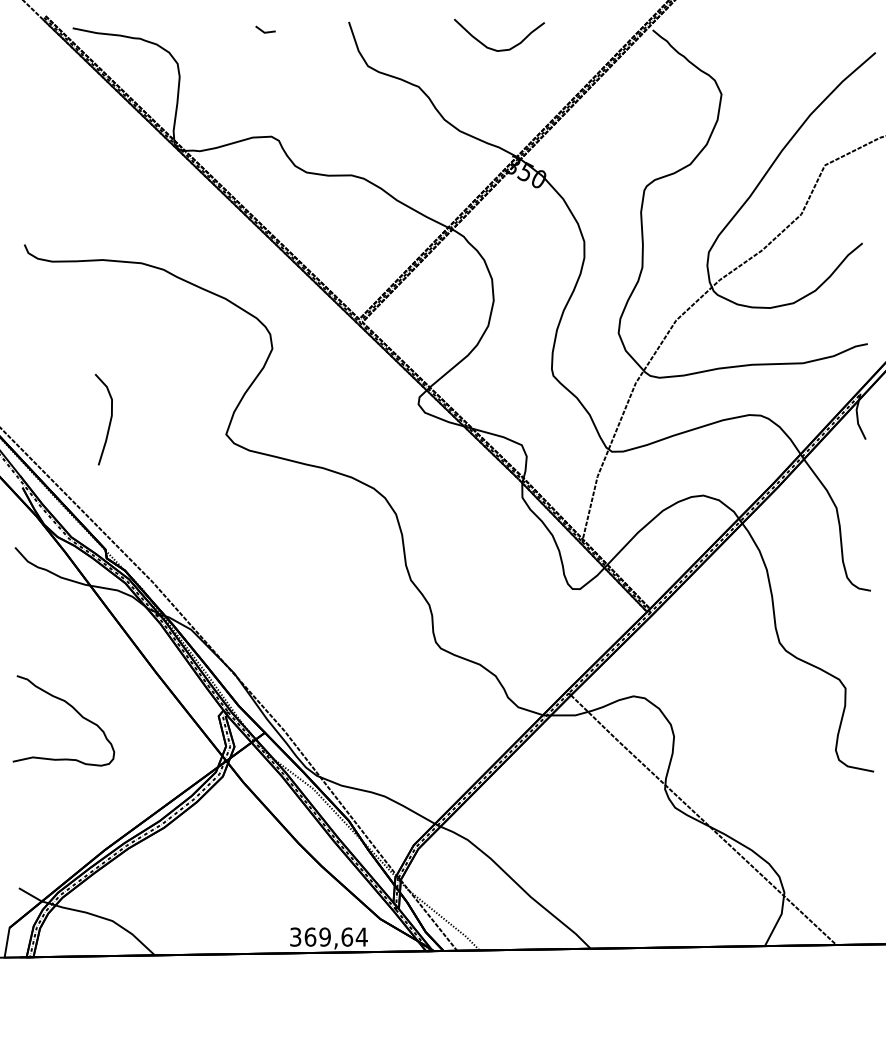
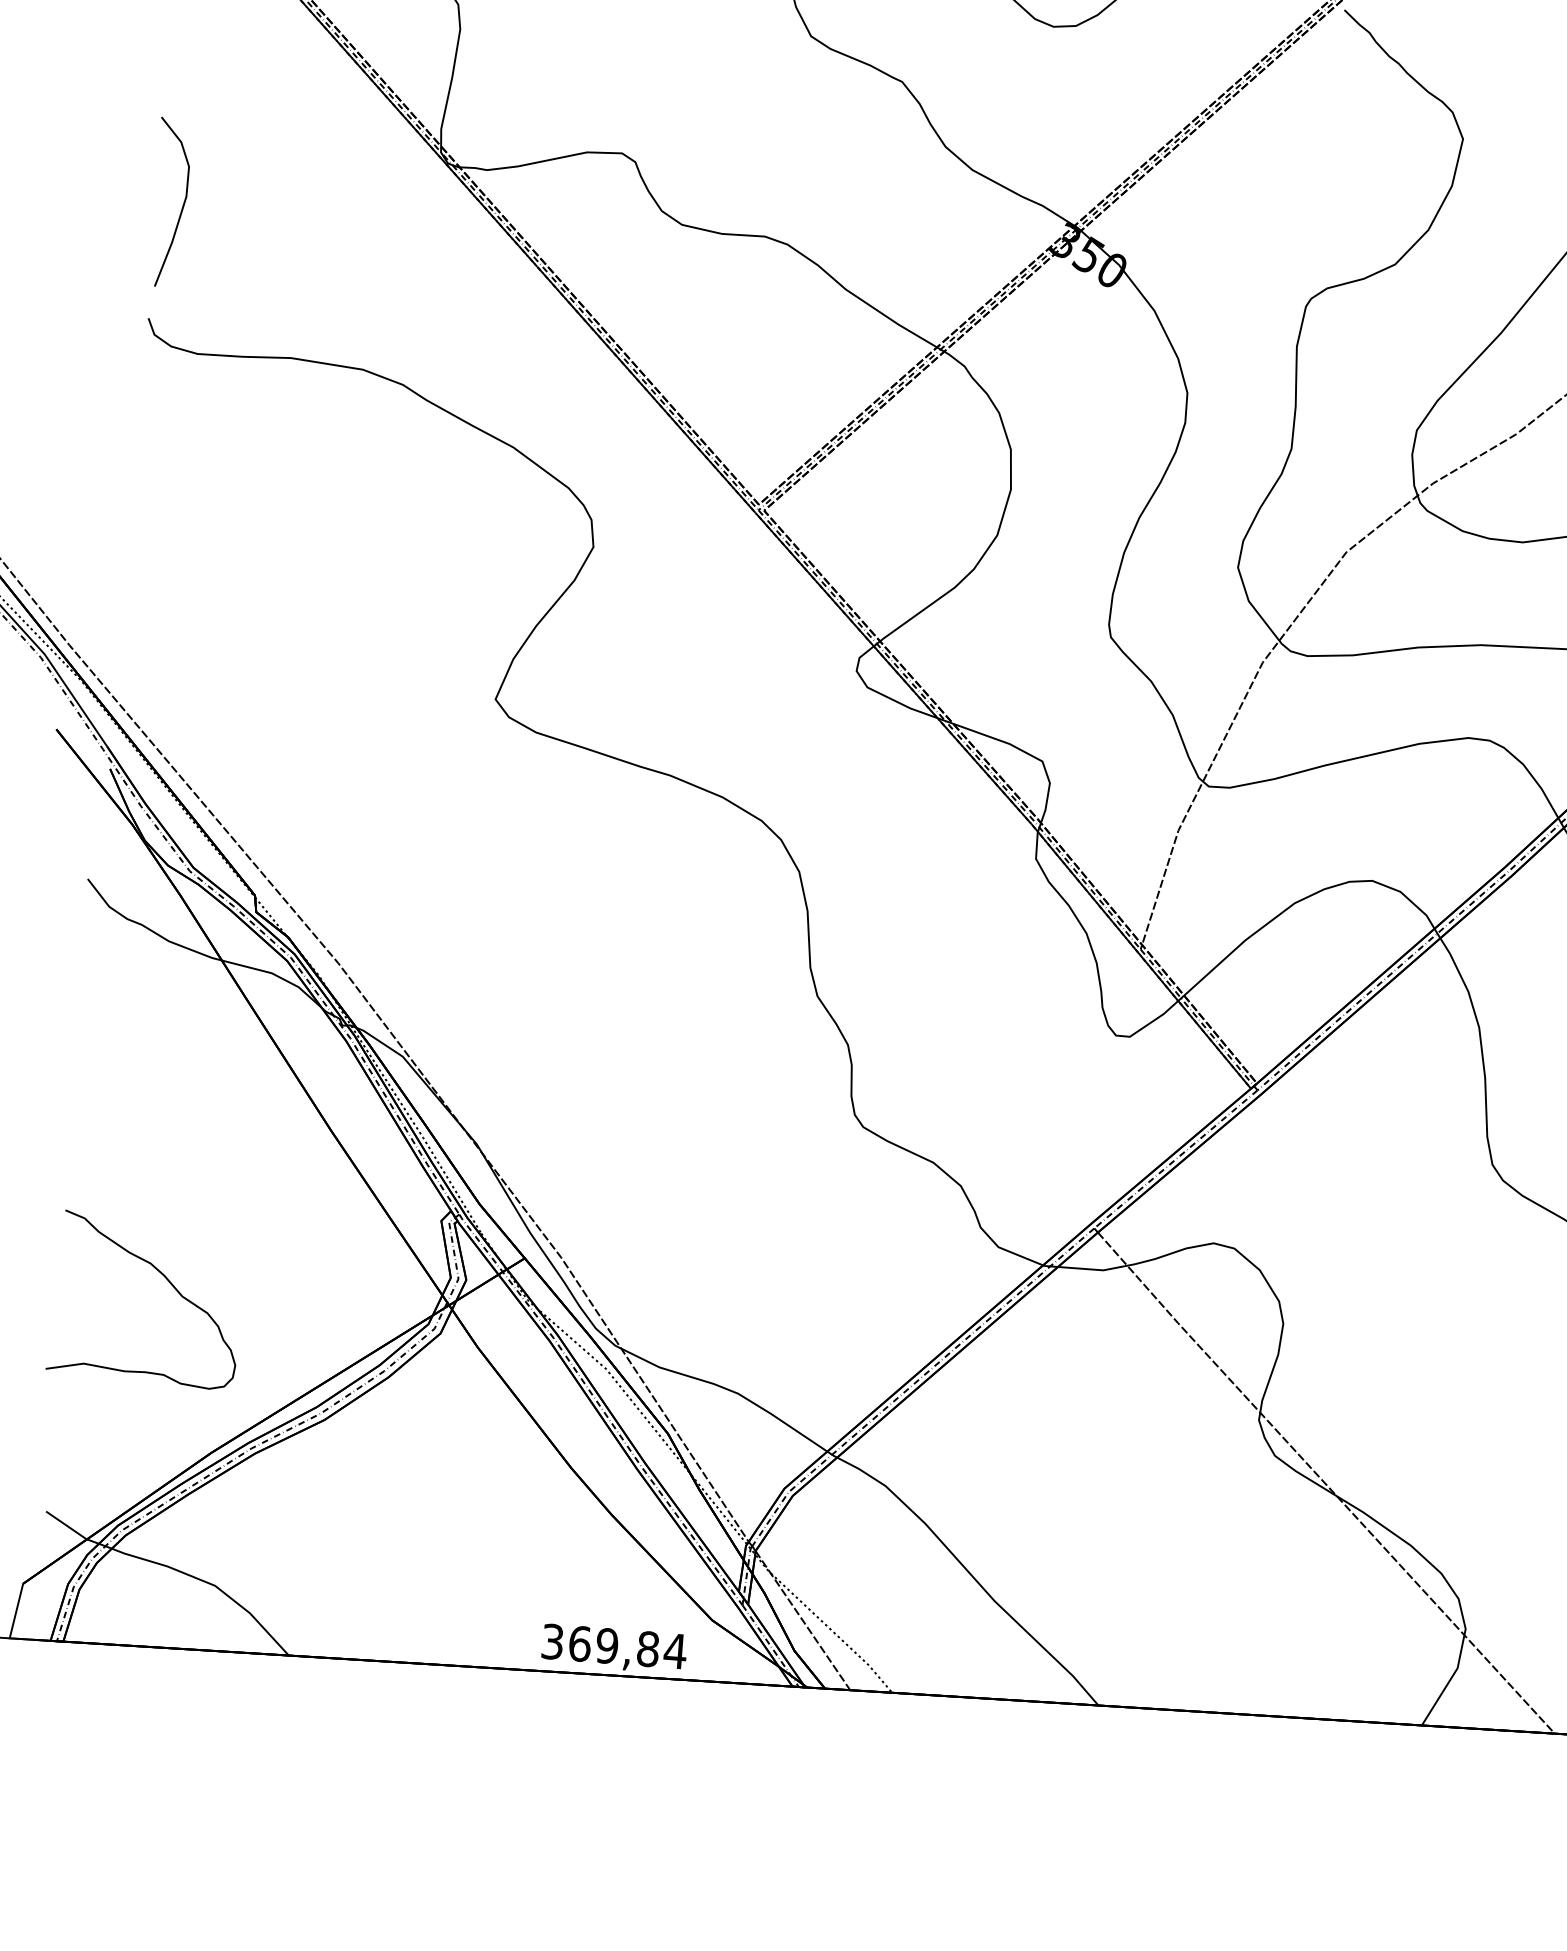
curve: (109, 420) -> (181, 204), moved
curve: (73, 709) -> (165, 1280), moved
text: (347, 936) -> (648, 1648), 369,64 -> 369,84

